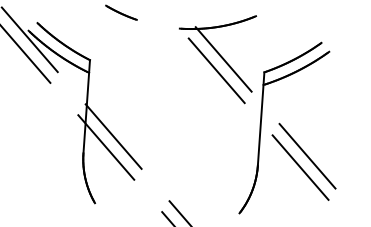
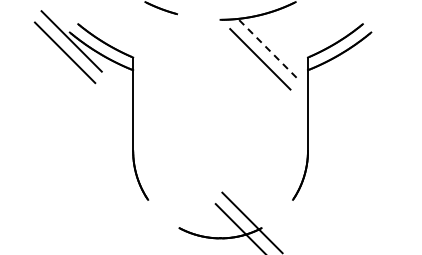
line: (223, 59) -> (266, 47), solid -> dashed
line: (113, 135) -> (161, 131), removed
line: (106, 147) -> (155, 143), removed
line: (307, 155) -> (356, 137), removed
line: (300, 167) -> (350, 149), removed

